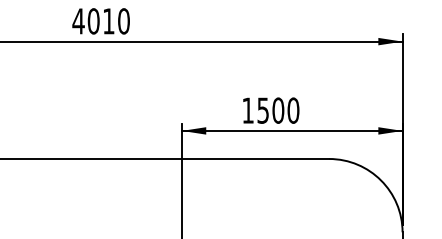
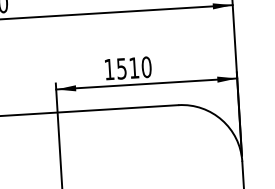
text: (278, 110) -> (134, 67), 1500 -> 1510

